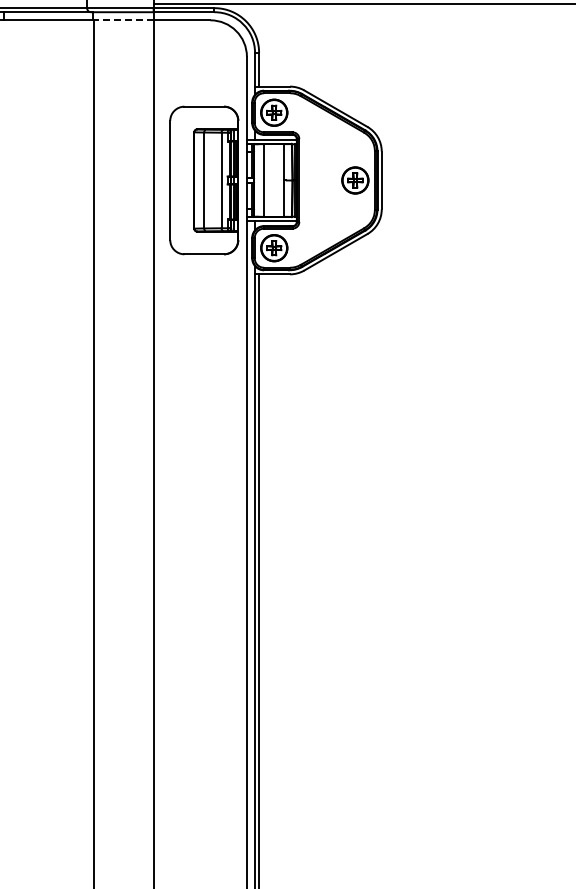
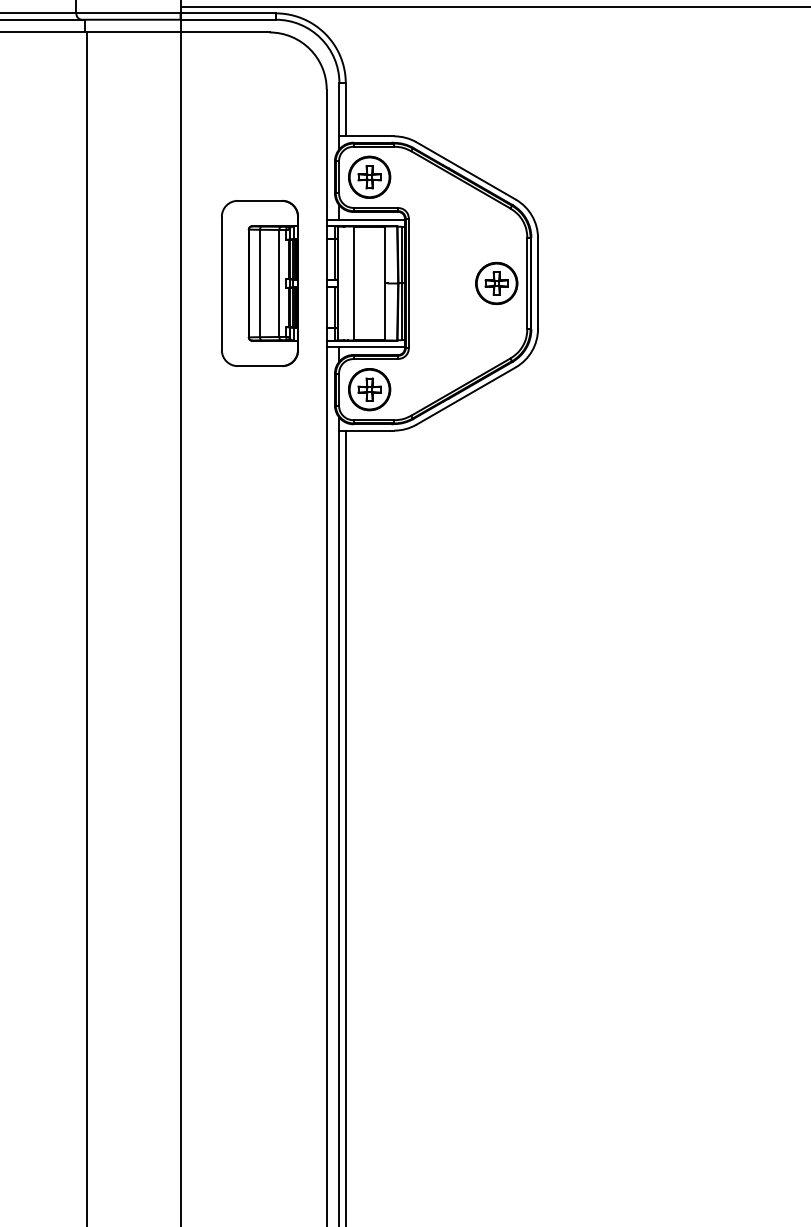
line: (123, 20) -> (133, 32), dashed -> solid
part: (204, 180) -> (260, 283), size x0.71

